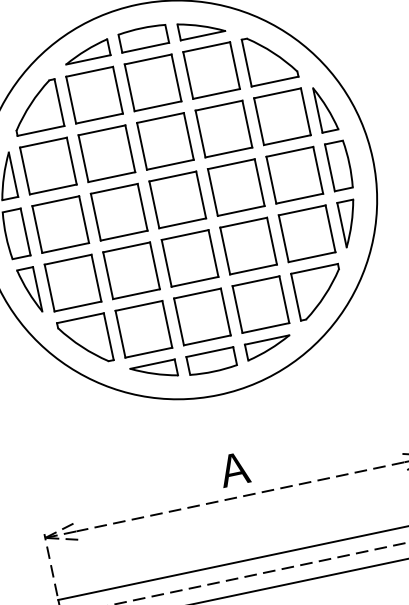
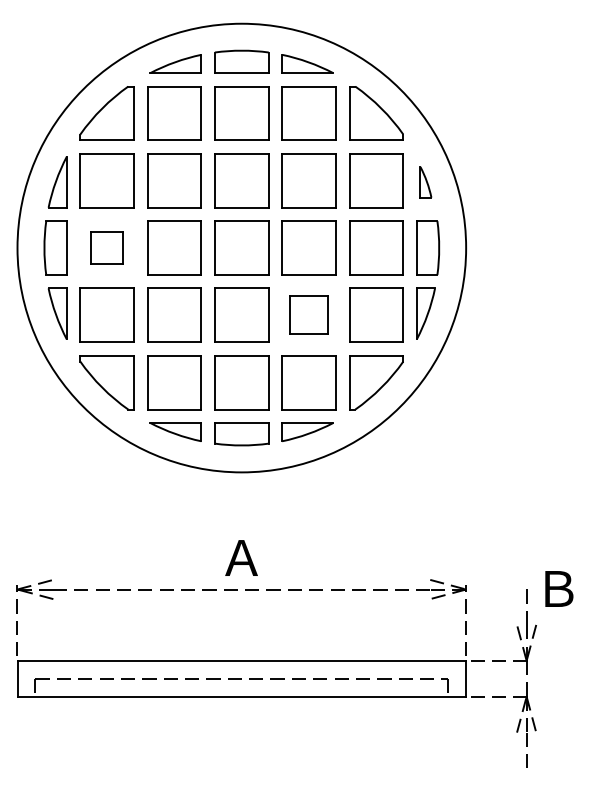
part: (325, 109) -> (425, 182), size x0.6
part: (59, 224) -> (106, 247), size x0.6
part: (247, 245) -> (308, 314), size x0.7

